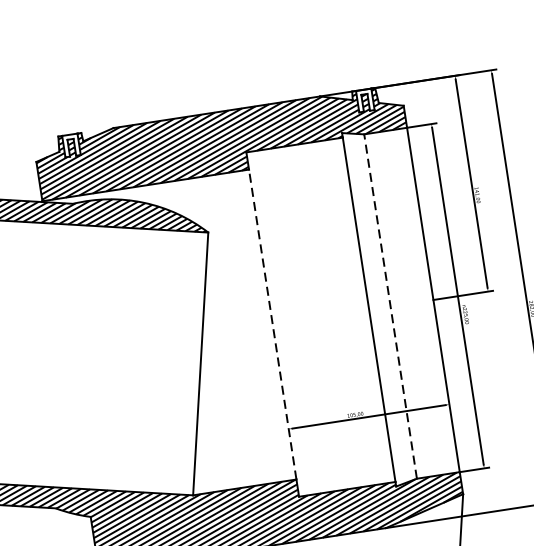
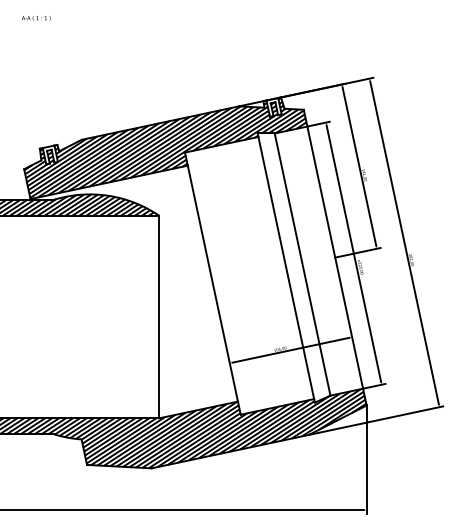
line: (390, 306) -> (302, 264), dashed -> solid
line: (272, 324) -> (212, 283), dashed -> solid

